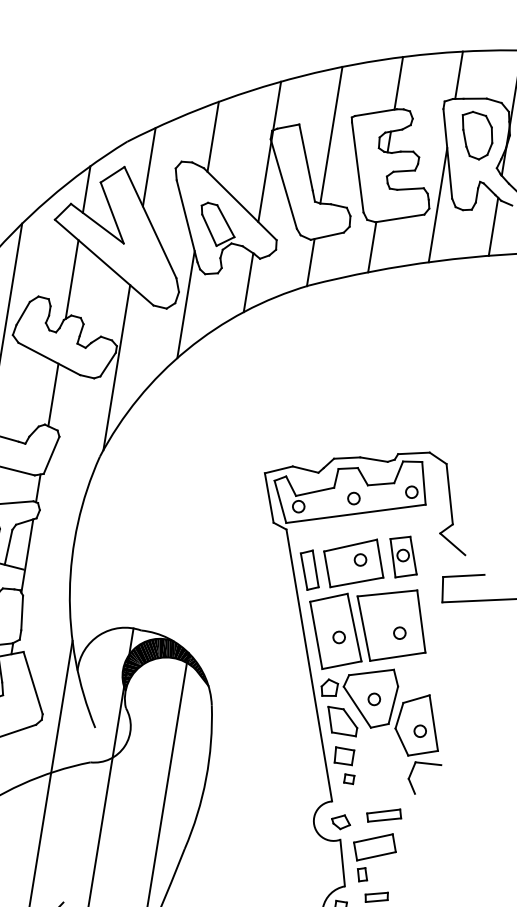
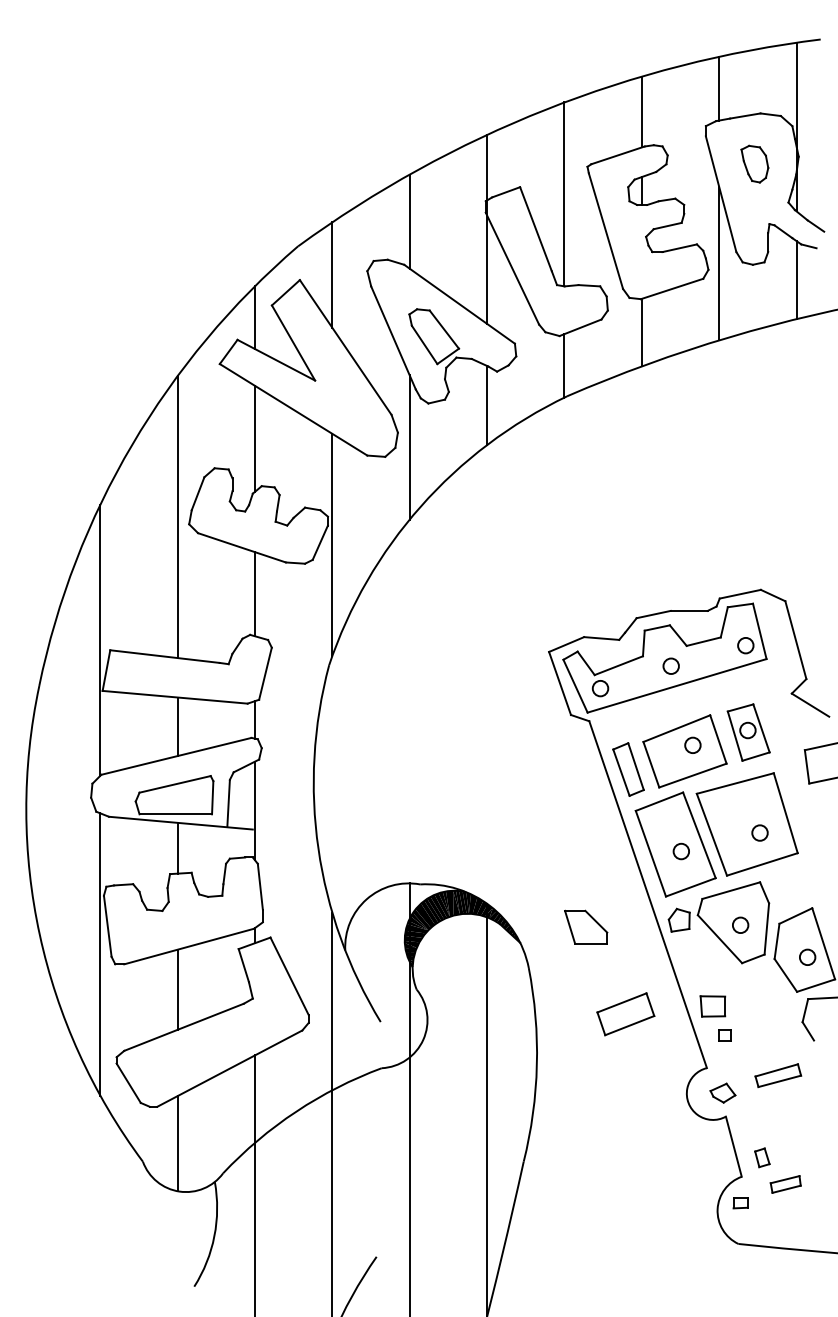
part: (476, 135) -> (754, 163), size x0.6
part: (342, 721) -> (586, 926), moved
part: (374, 847) -> (625, 1014), moved

